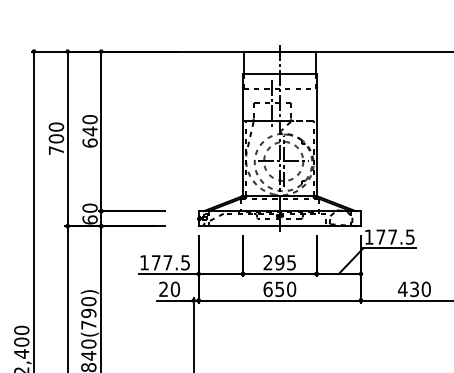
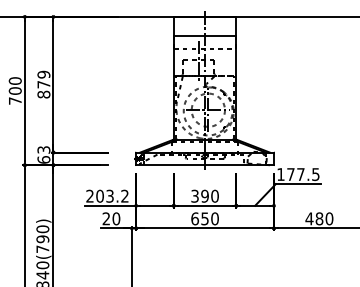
text: (89, 131) -> (43, 84), 640 -> 879
text: (89, 207) -> (43, 149), 60 -> 63
text: (164, 262) -> (107, 196), 177.5 -> 203.2
text: (279, 262) -> (204, 196), 295 -> 390
text: (414, 288) -> (319, 218), 430 -> 480

